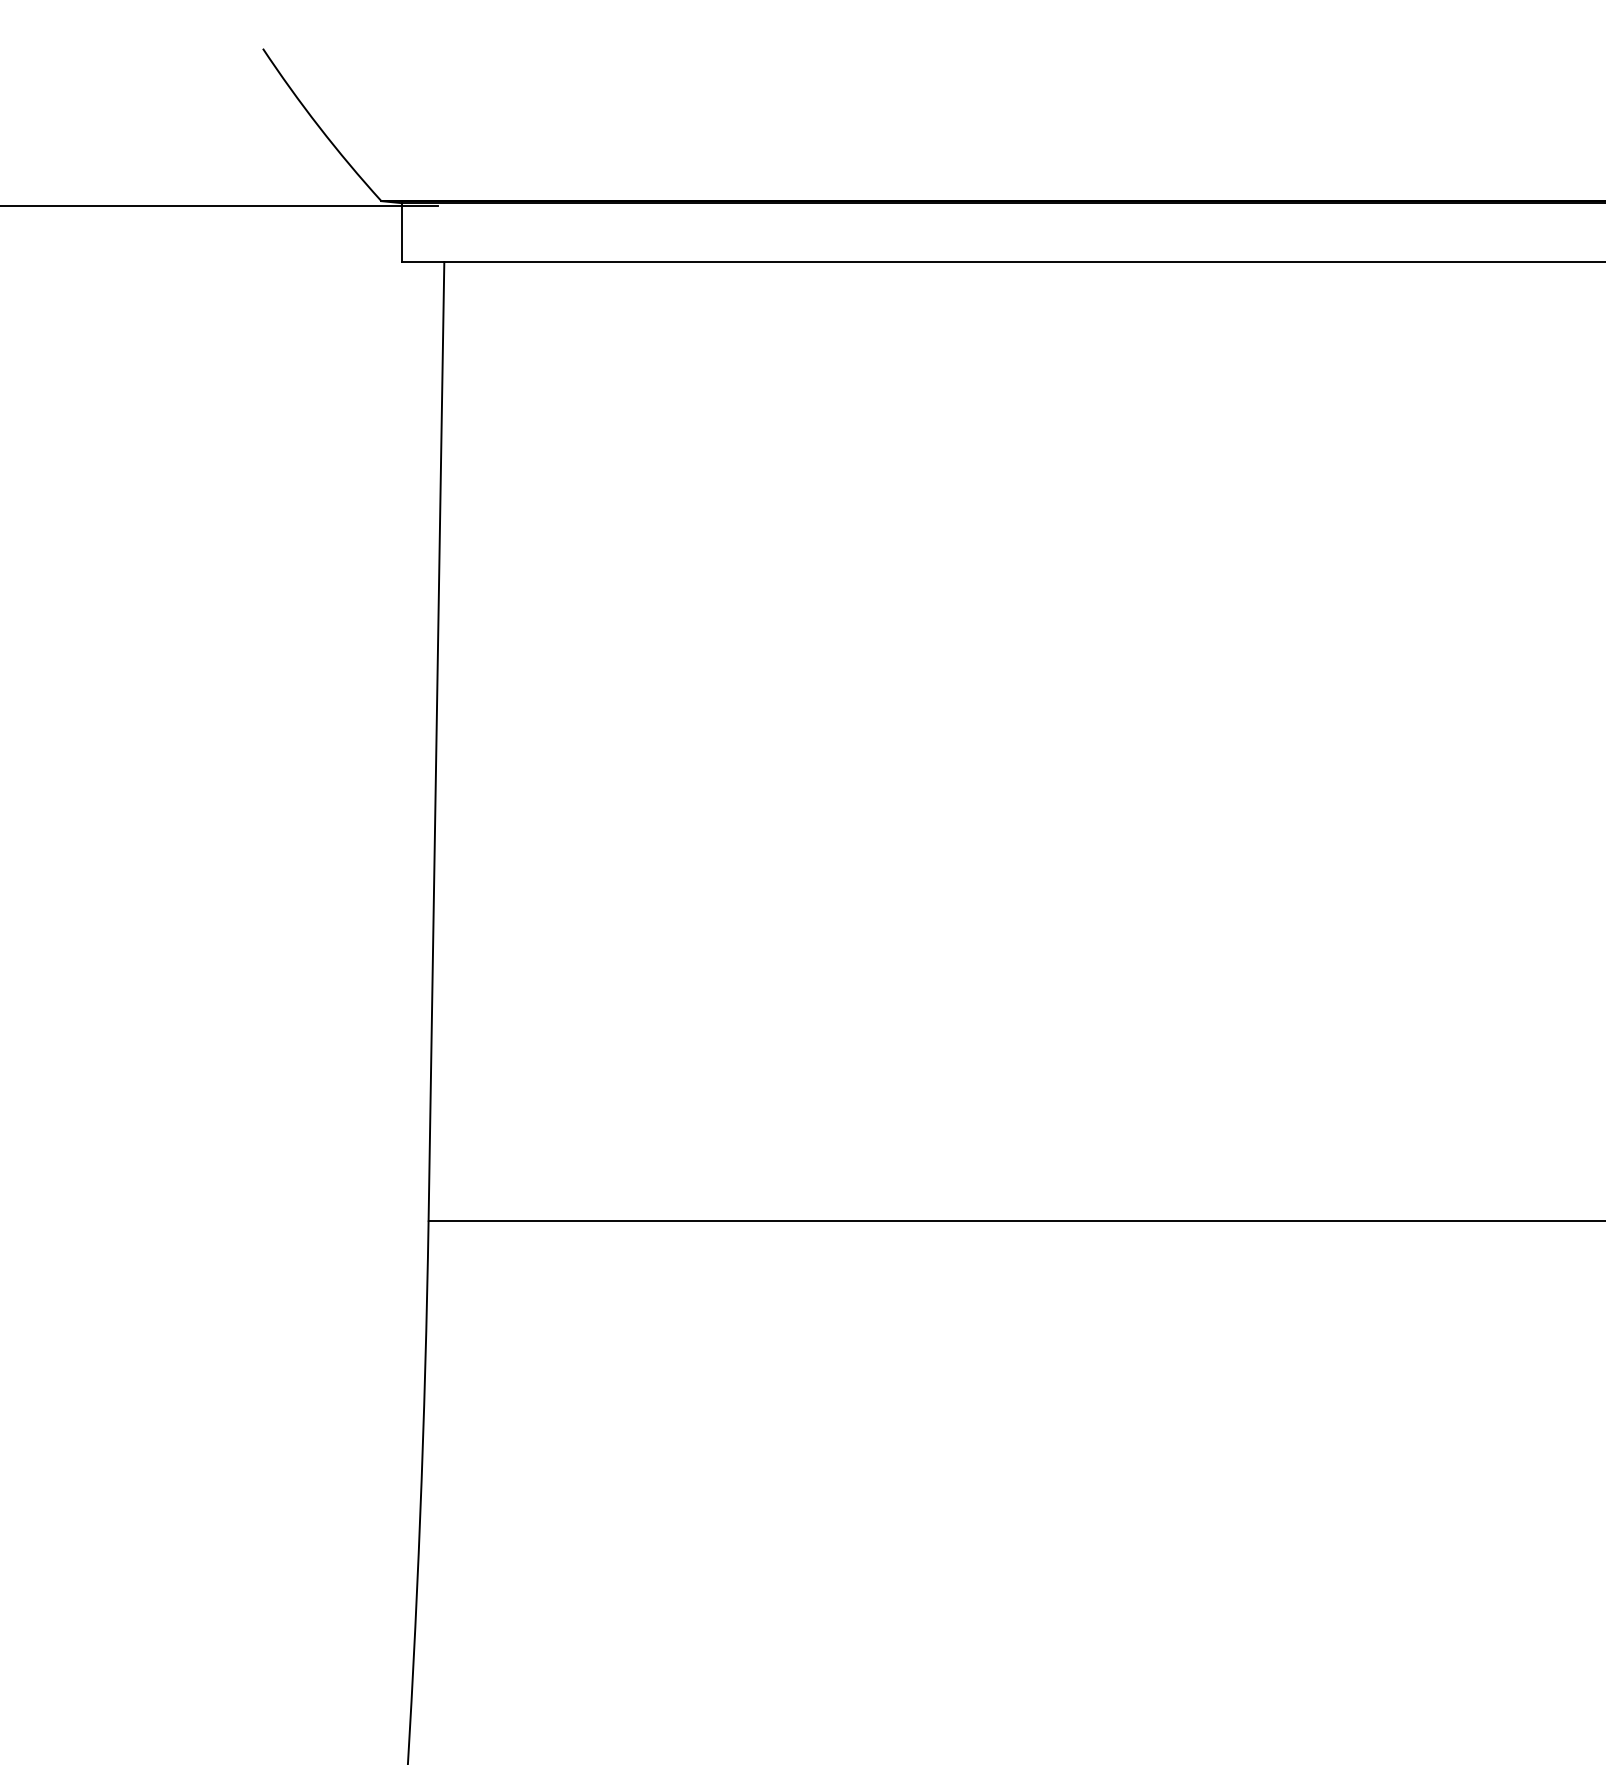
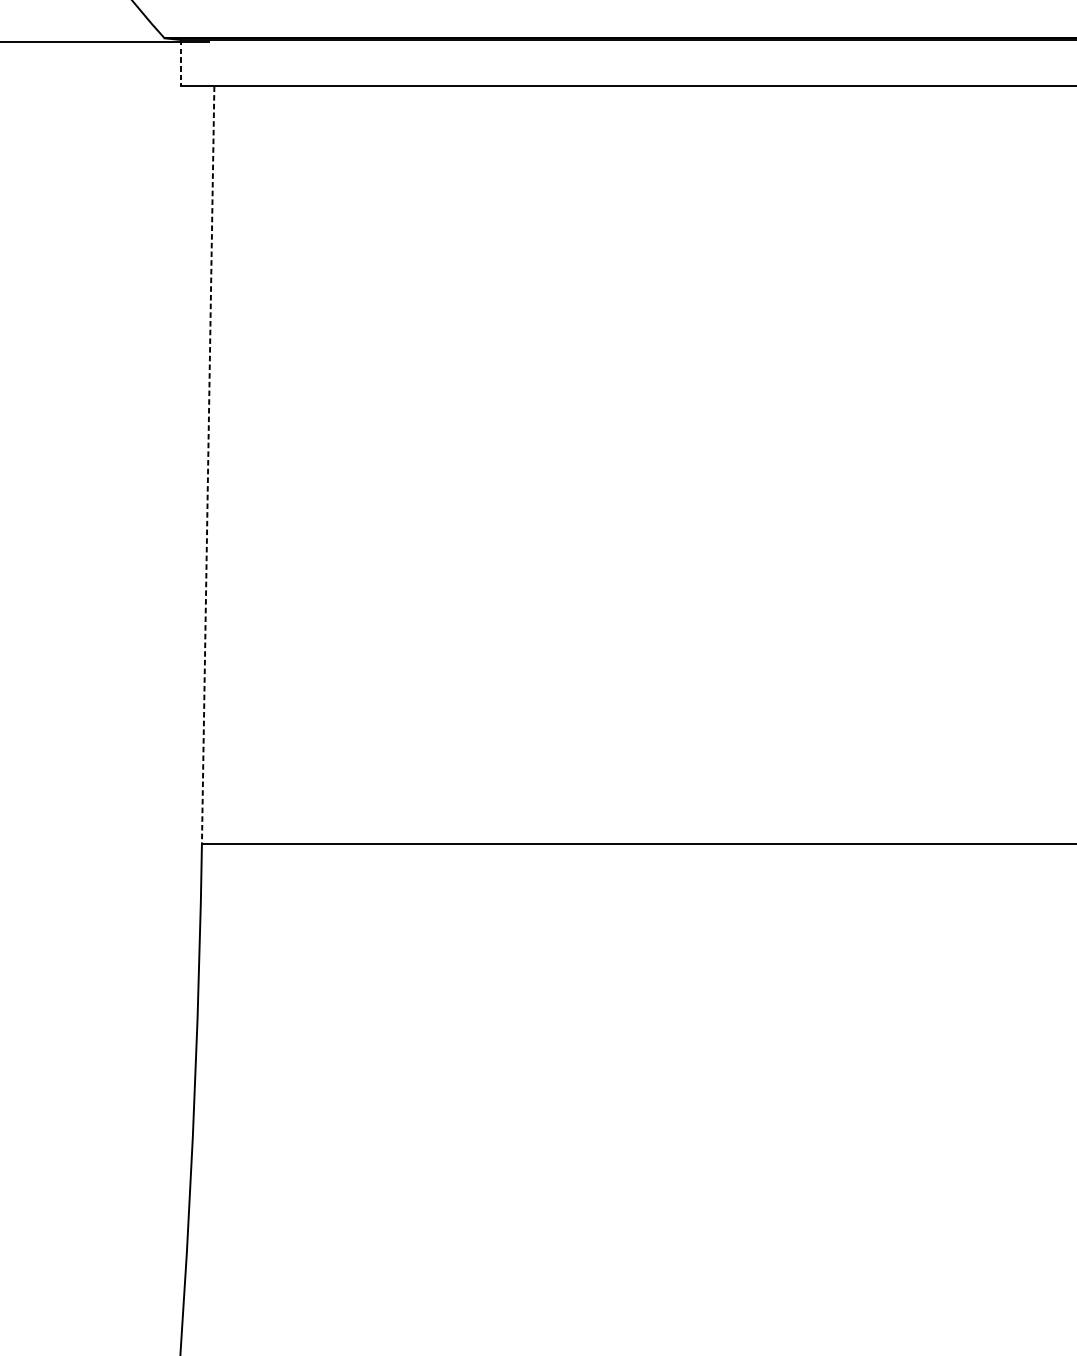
line: (401, 233) -> (180, 63), solid -> dashed
line: (436, 741) -> (208, 465), solid -> dashed

